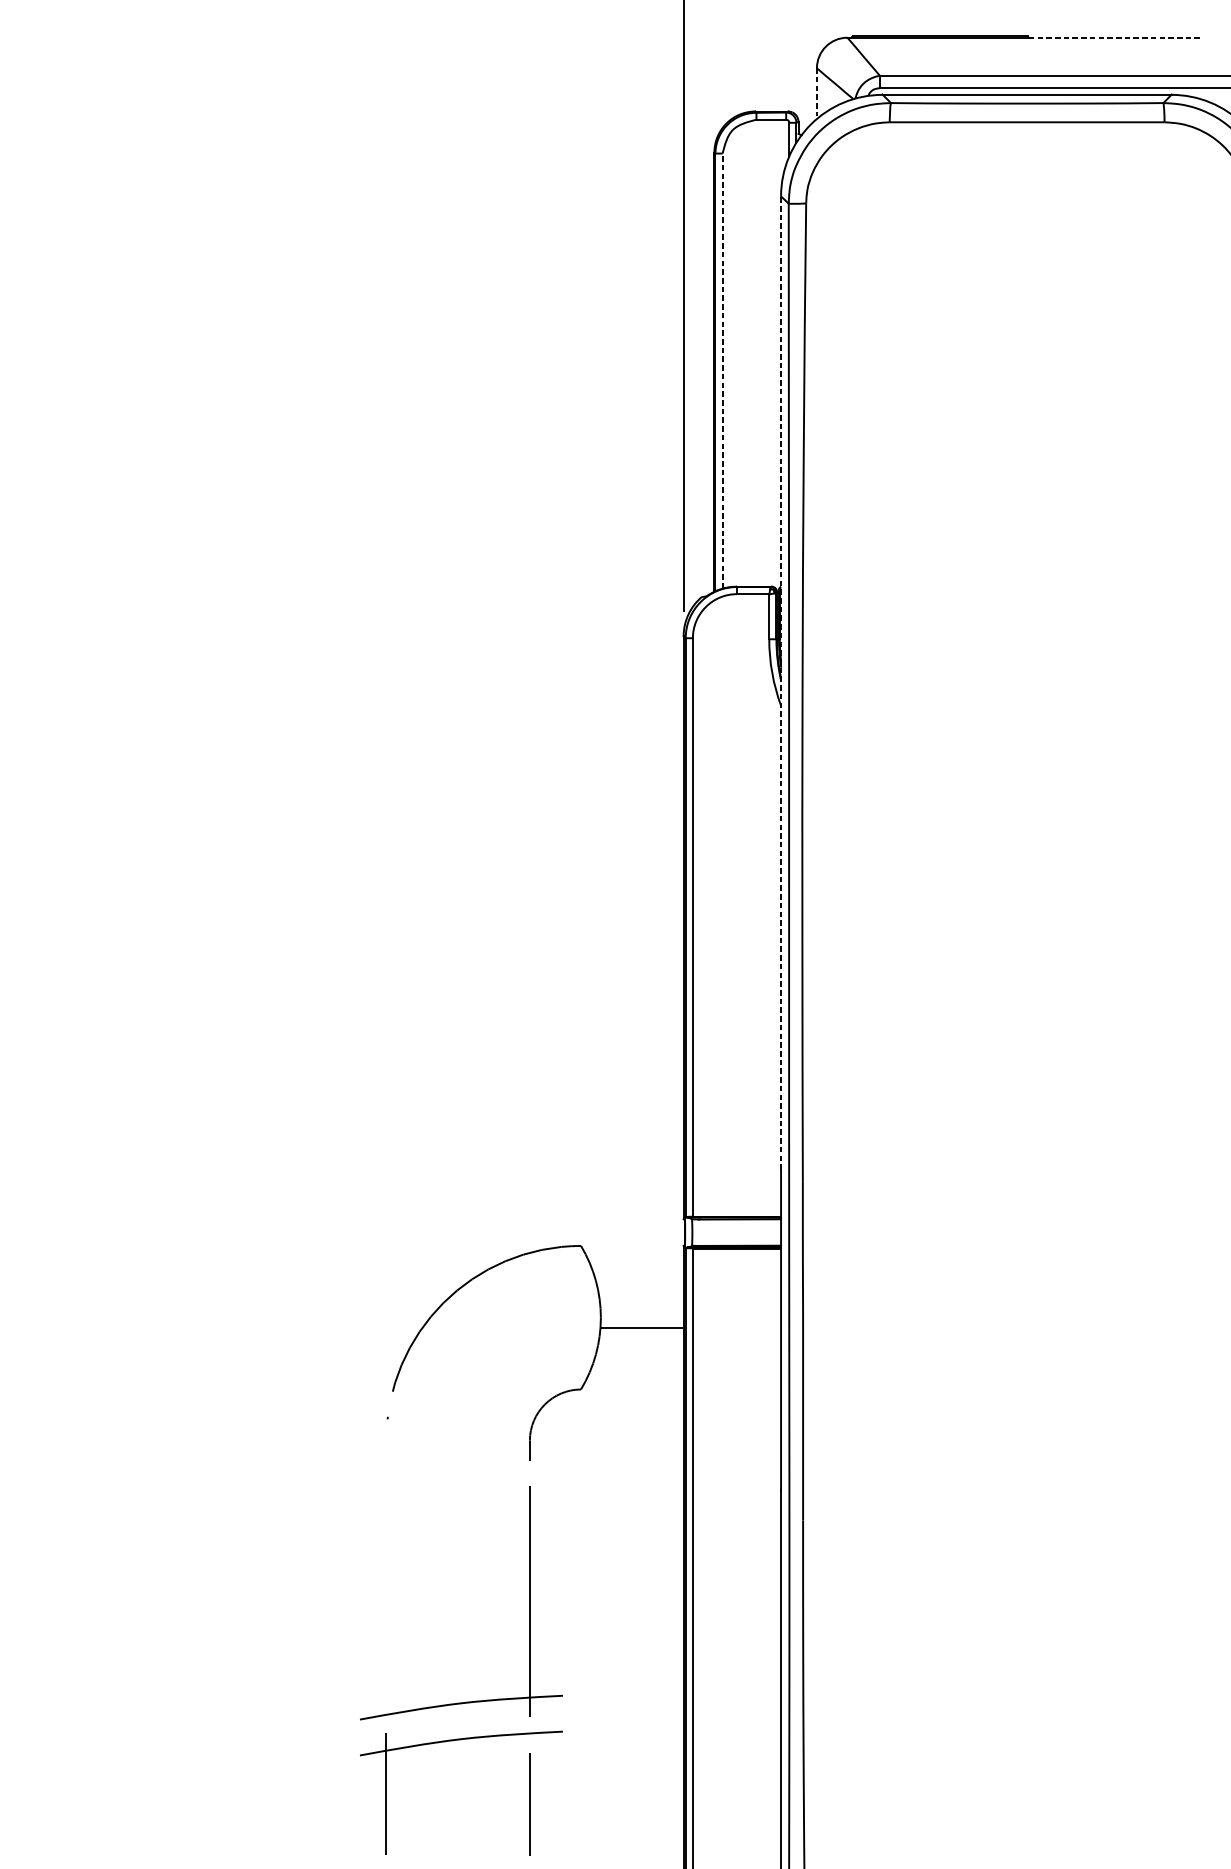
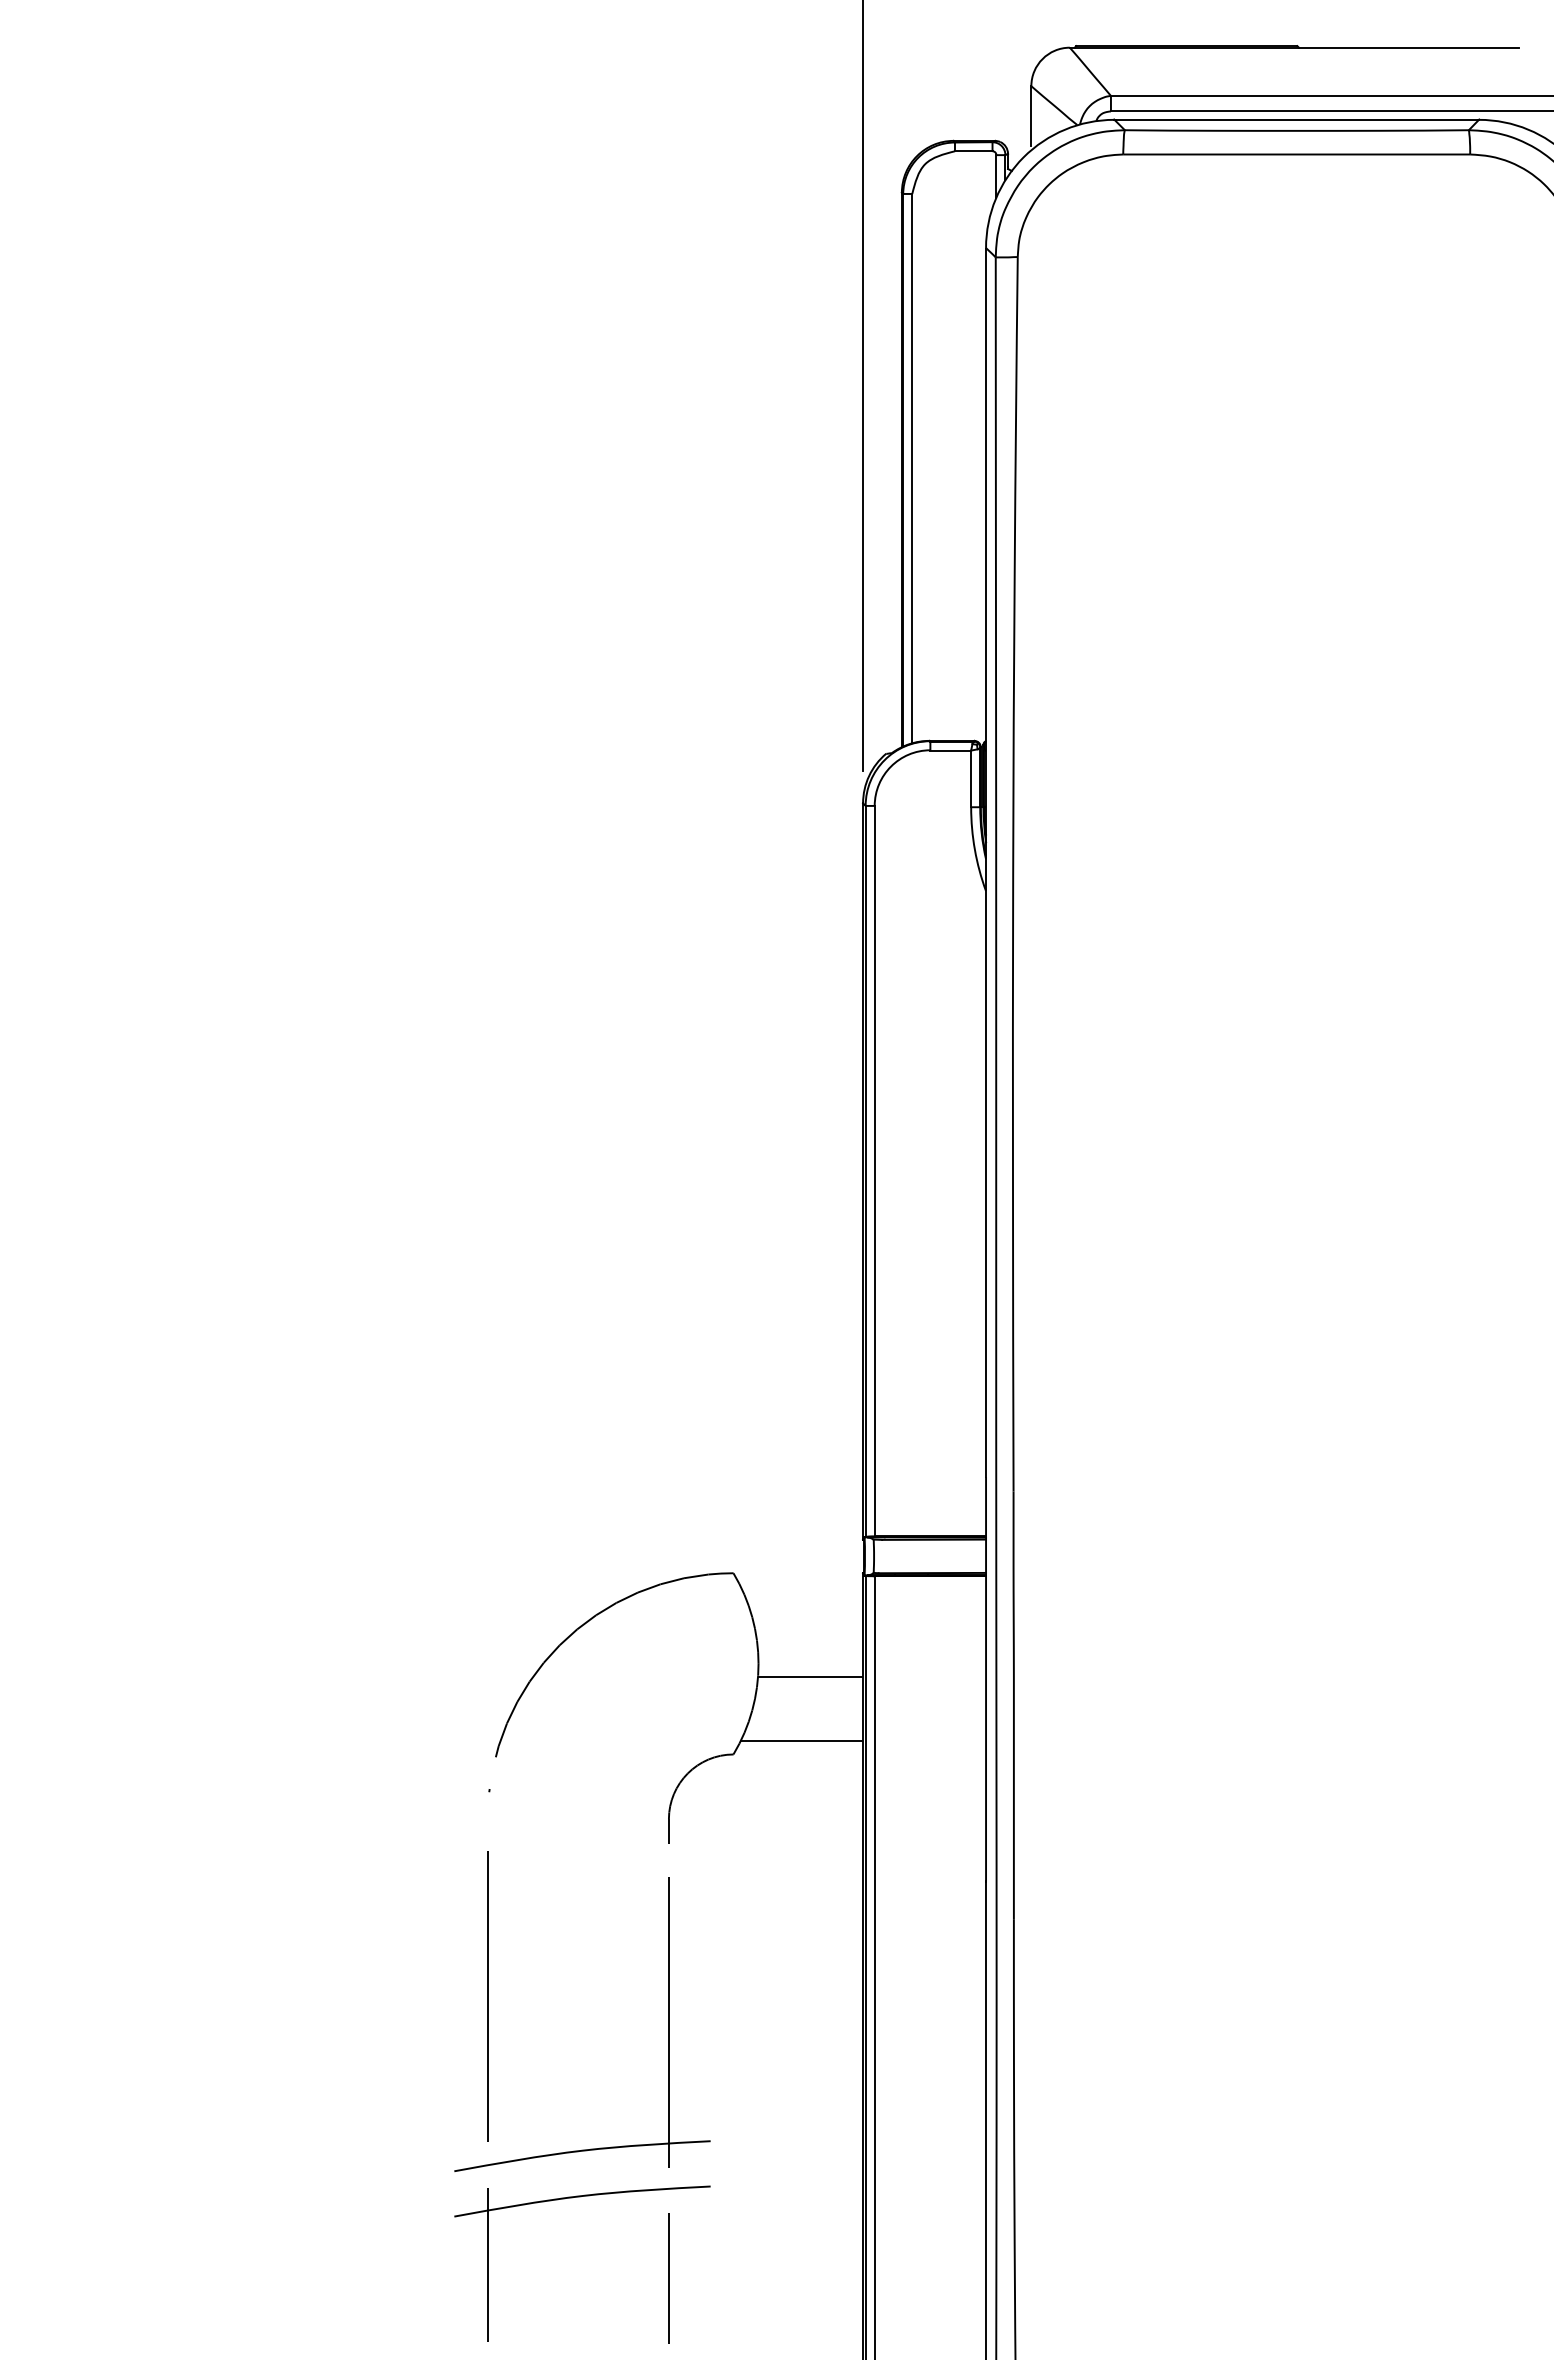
line: (1116, 37) -> (1409, 47), dashed -> solid
line: (817, 92) -> (1031, 116), dashed -> solid
line: (722, 370) -> (912, 468), dashed -> solid
line: (781, 683) -> (986, 862), dashed -> solid
line: (634, 1379) -> (801, 1741), added
line: (386, 1581) -> (487, 1996), added

